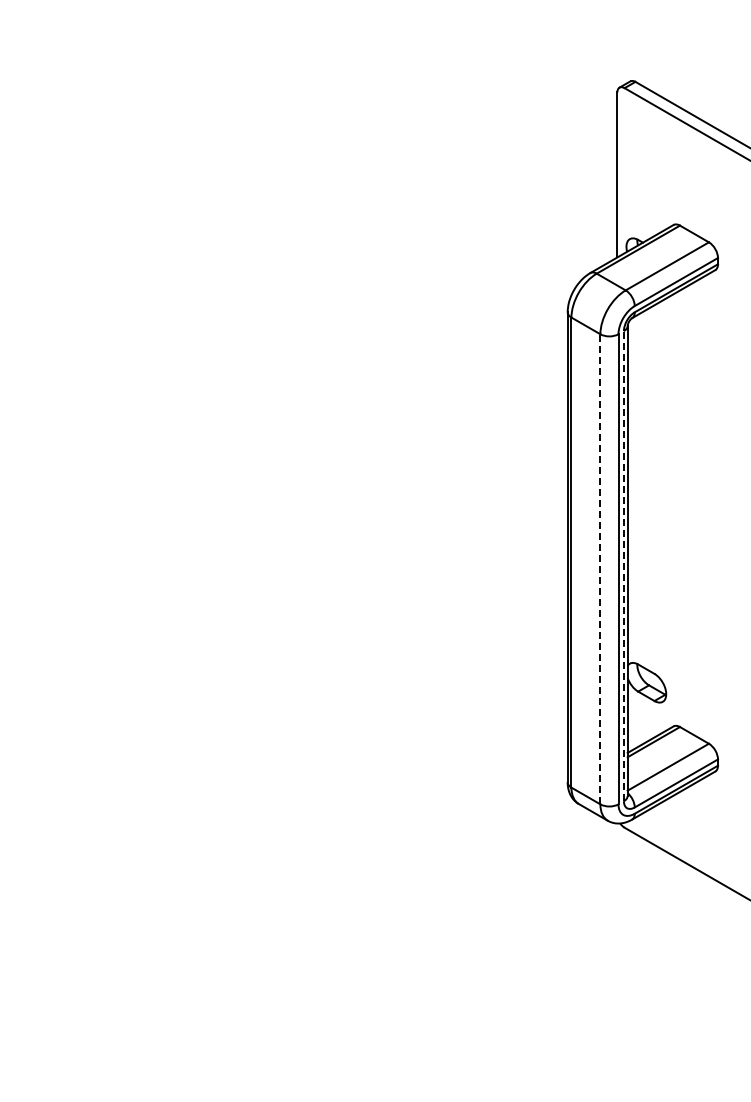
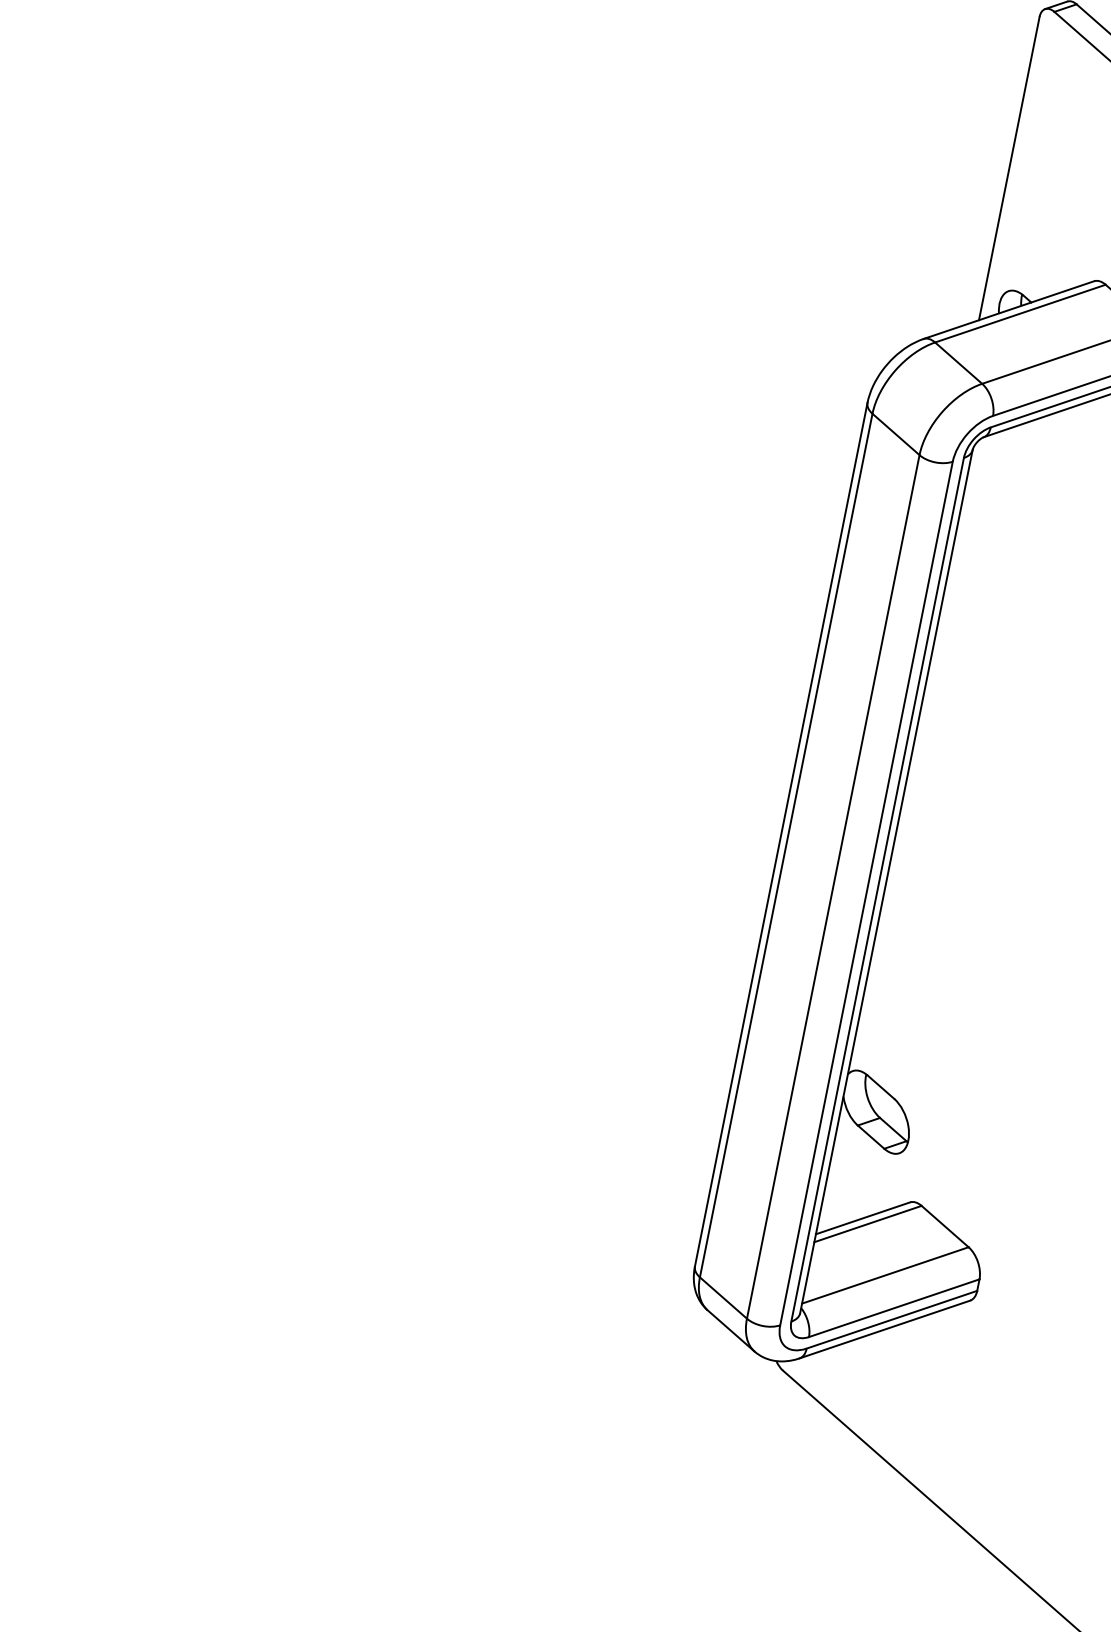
line: (623, 565) -> (877, 888), dashed -> solid
line: (600, 568) -> (833, 885), dashed -> solid

